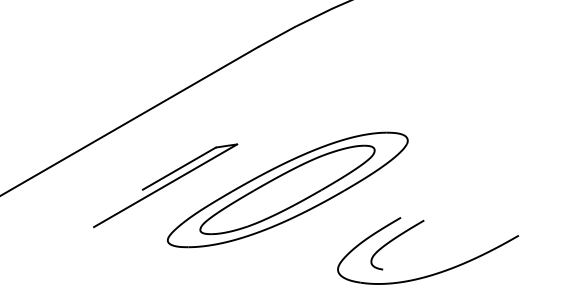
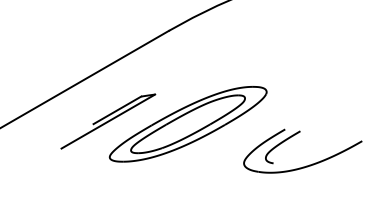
part: (433, 272) -> (306, 165), moved

